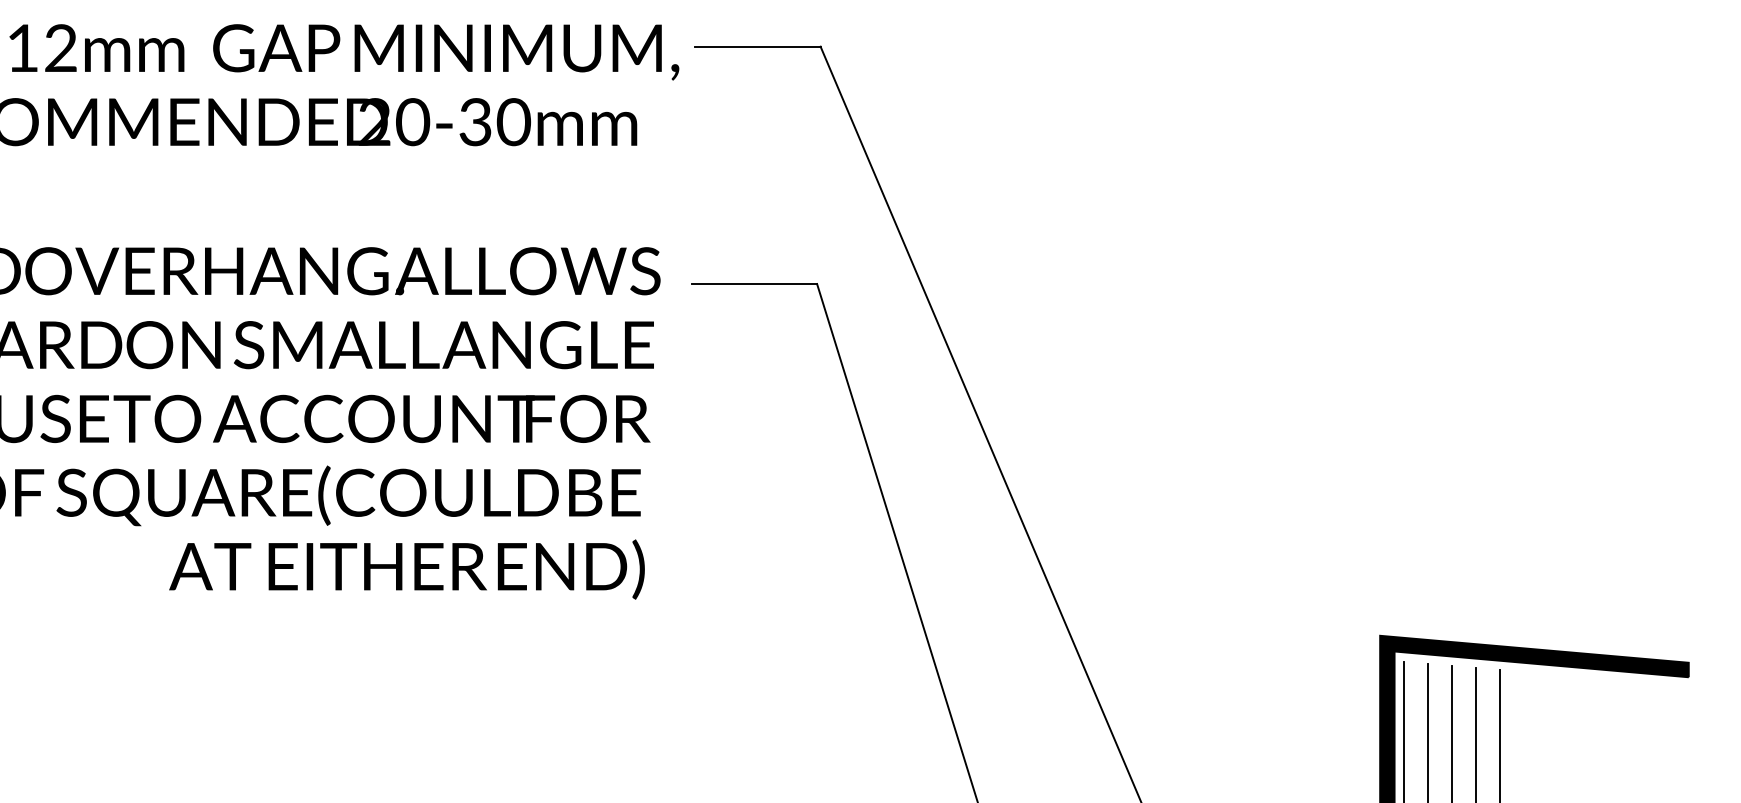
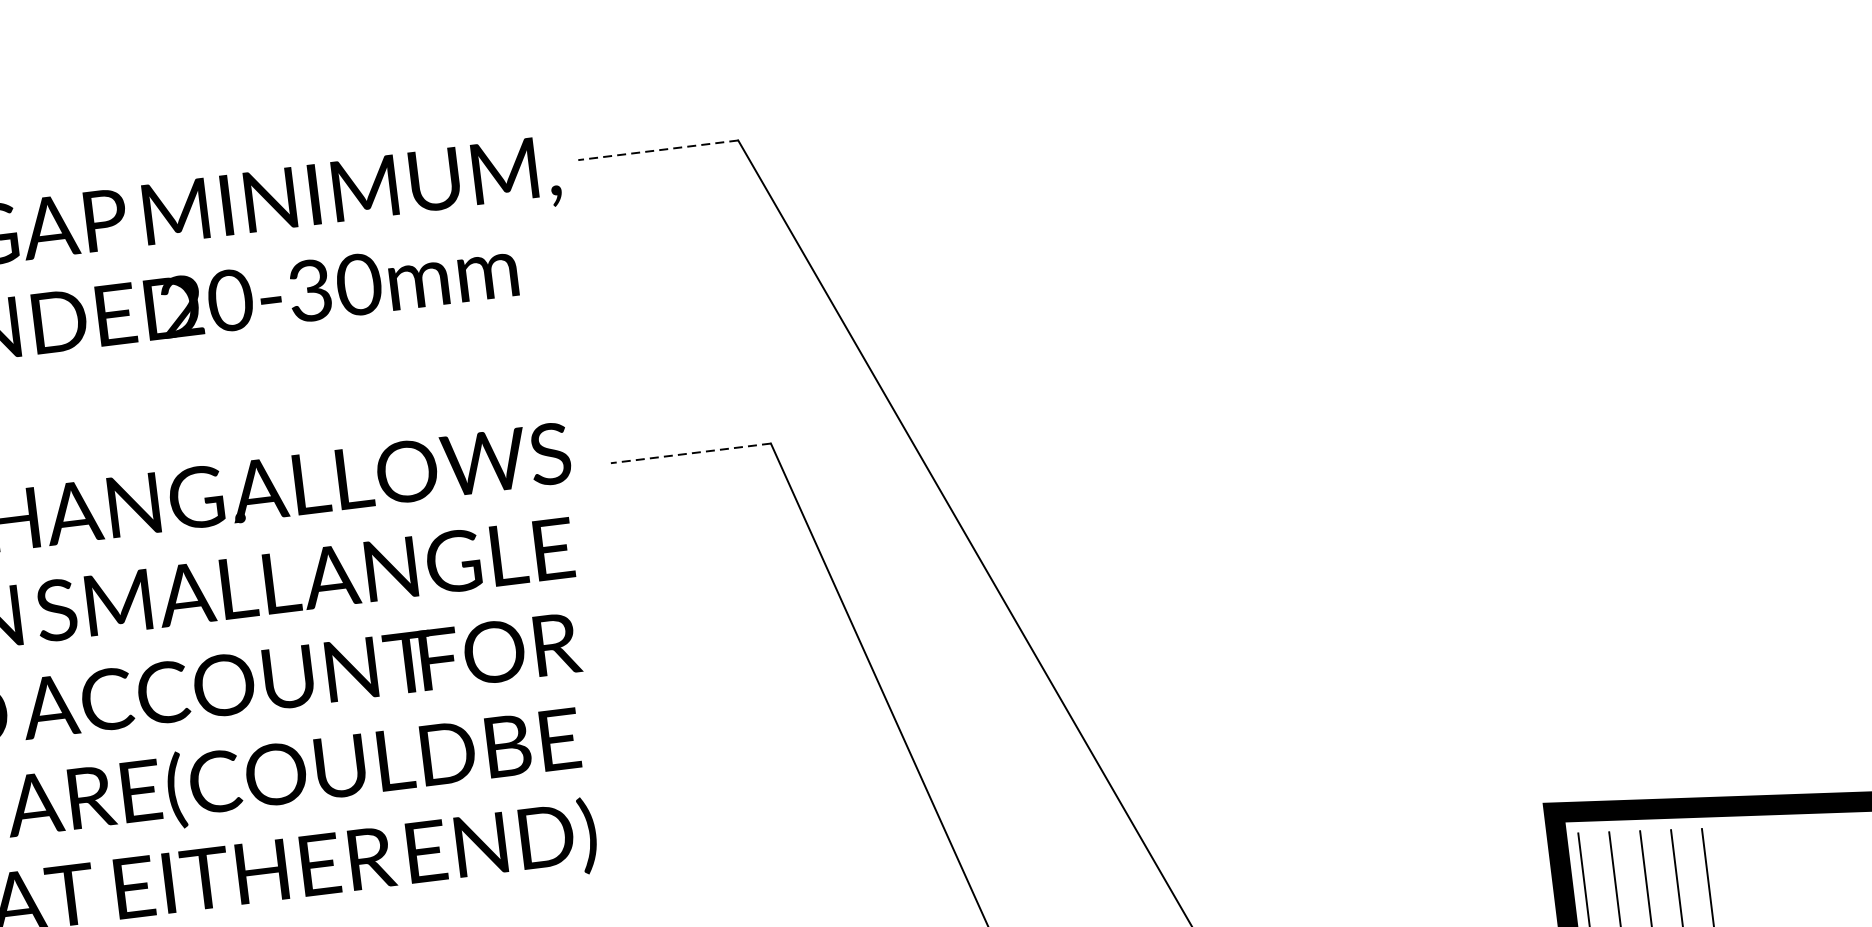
line: (757, 46) -> (657, 150), solid -> dashed
line: (754, 284) -> (691, 453), solid -> dashed

